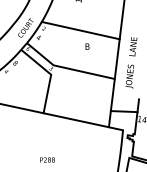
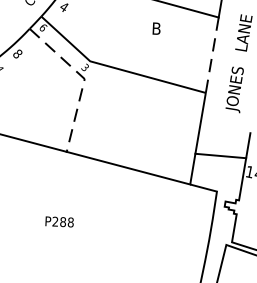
line: (117, 59) -> (212, 55), solid -> dashed
line: (51, 74) -> (85, 78), solid -> dashed
text: (47, 159) -> (59, 220), moved

